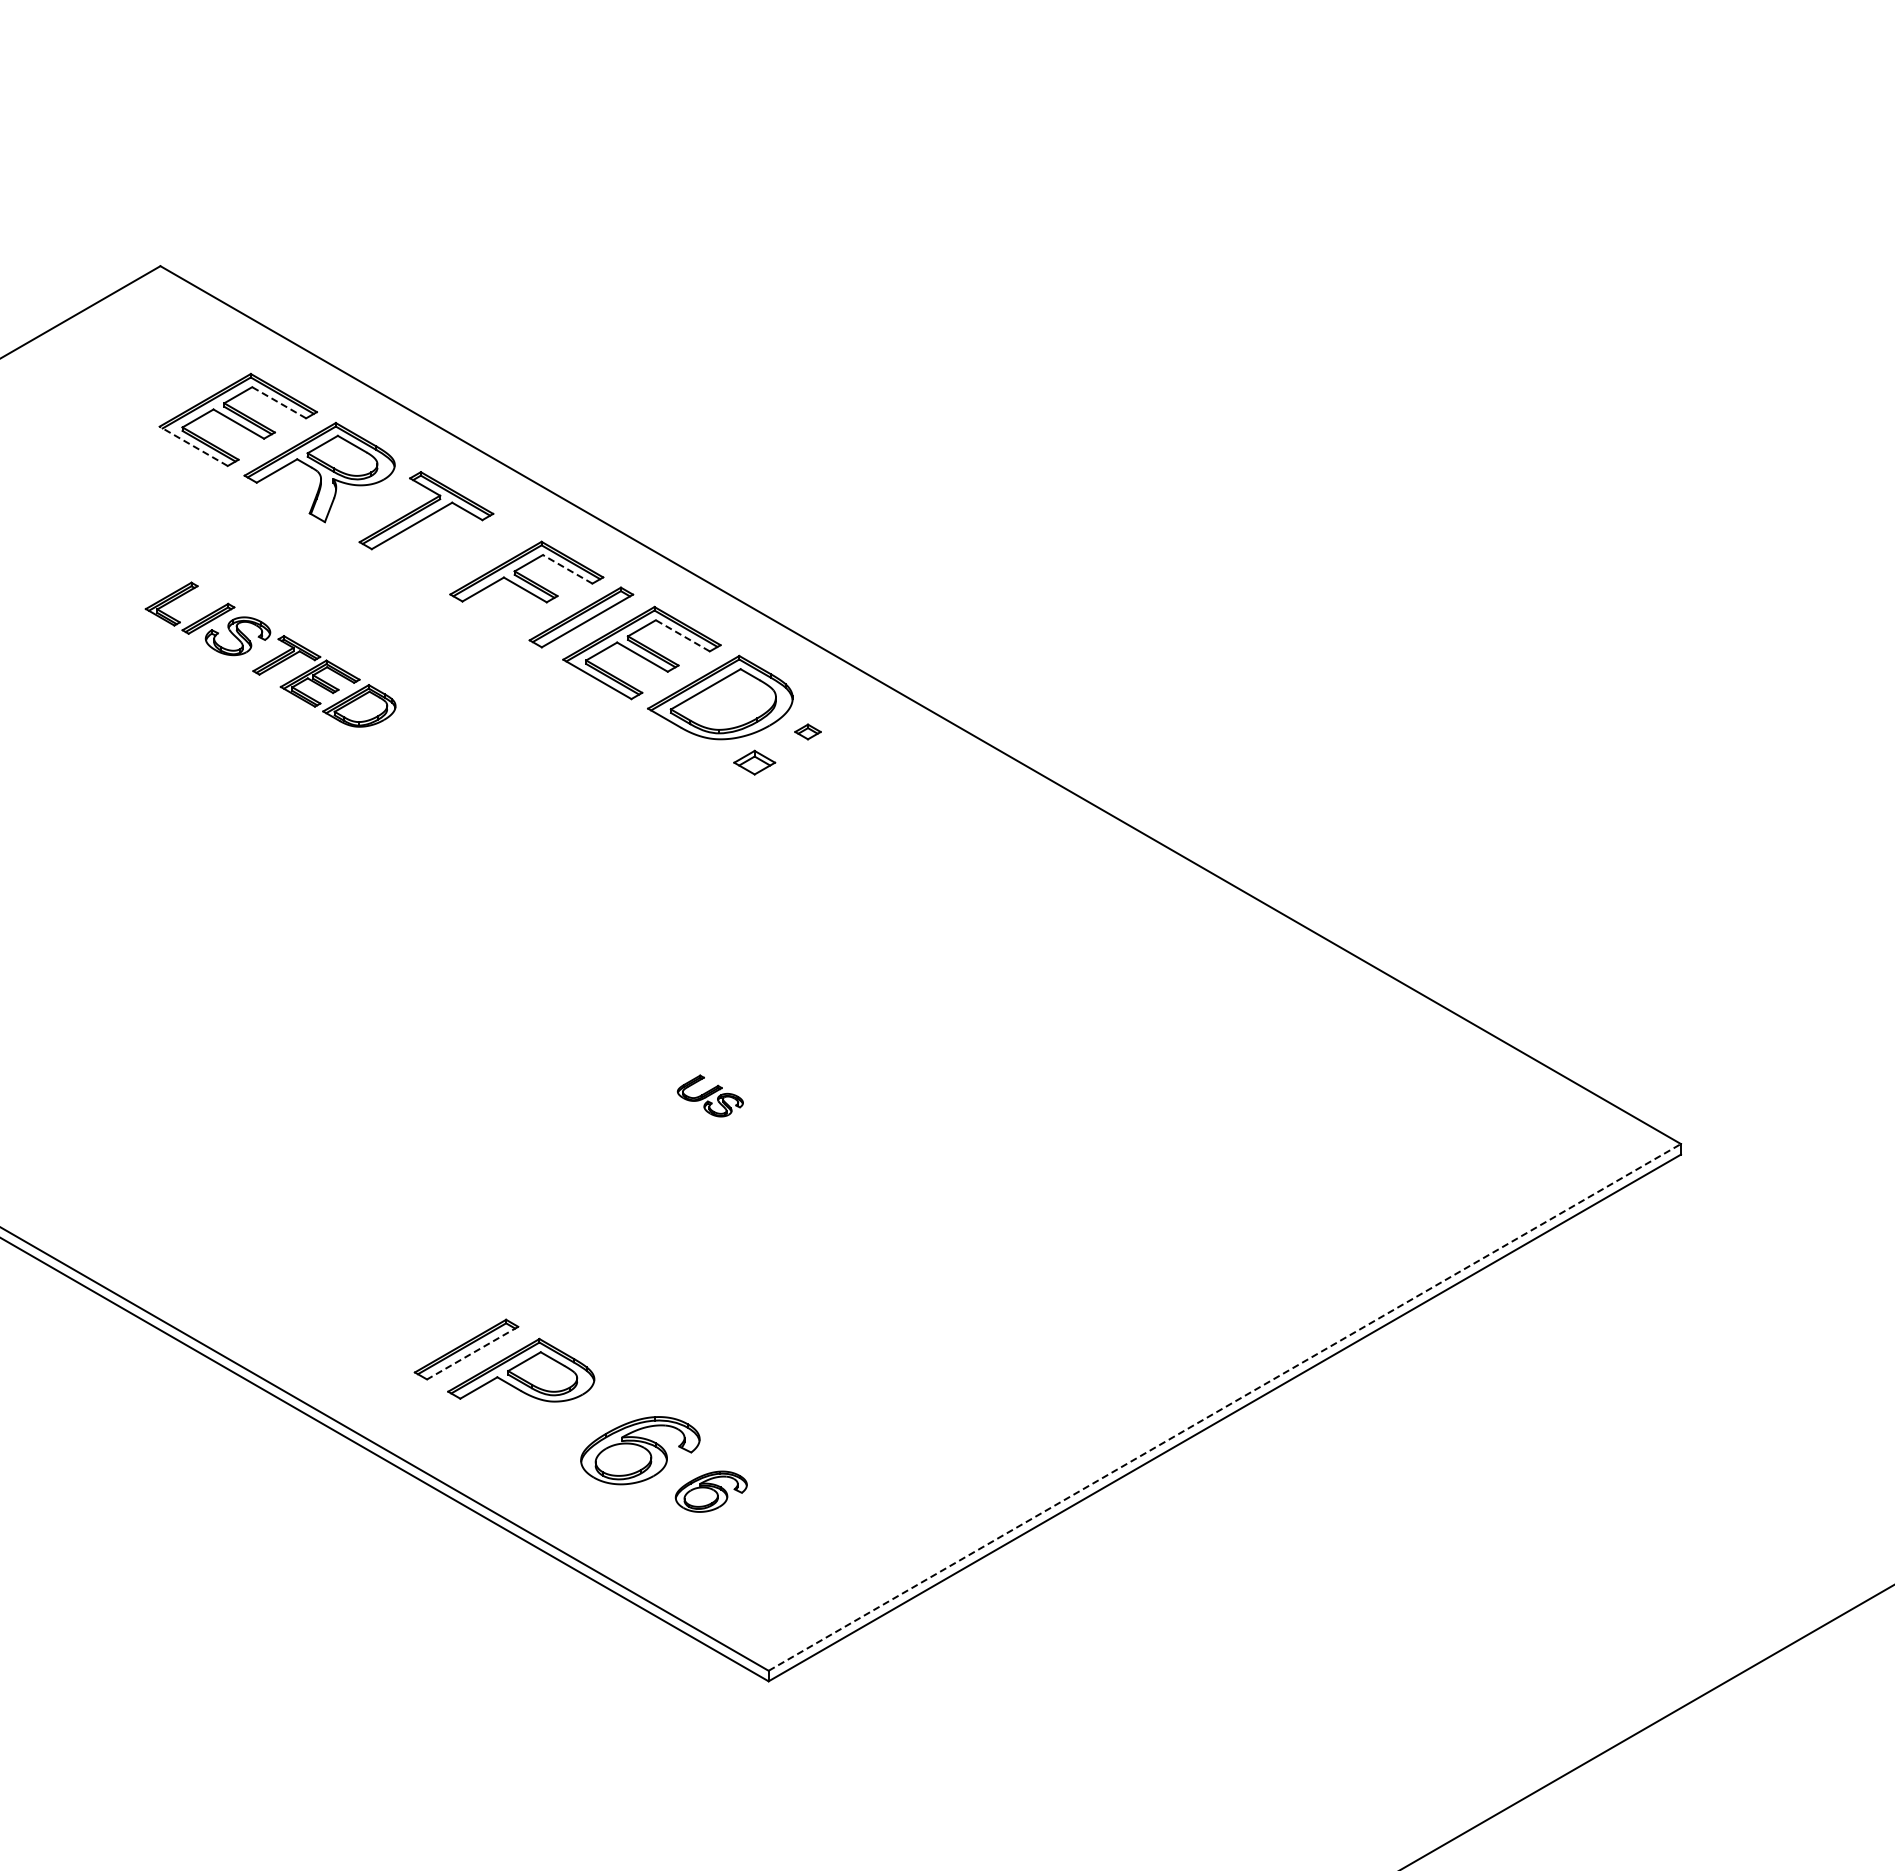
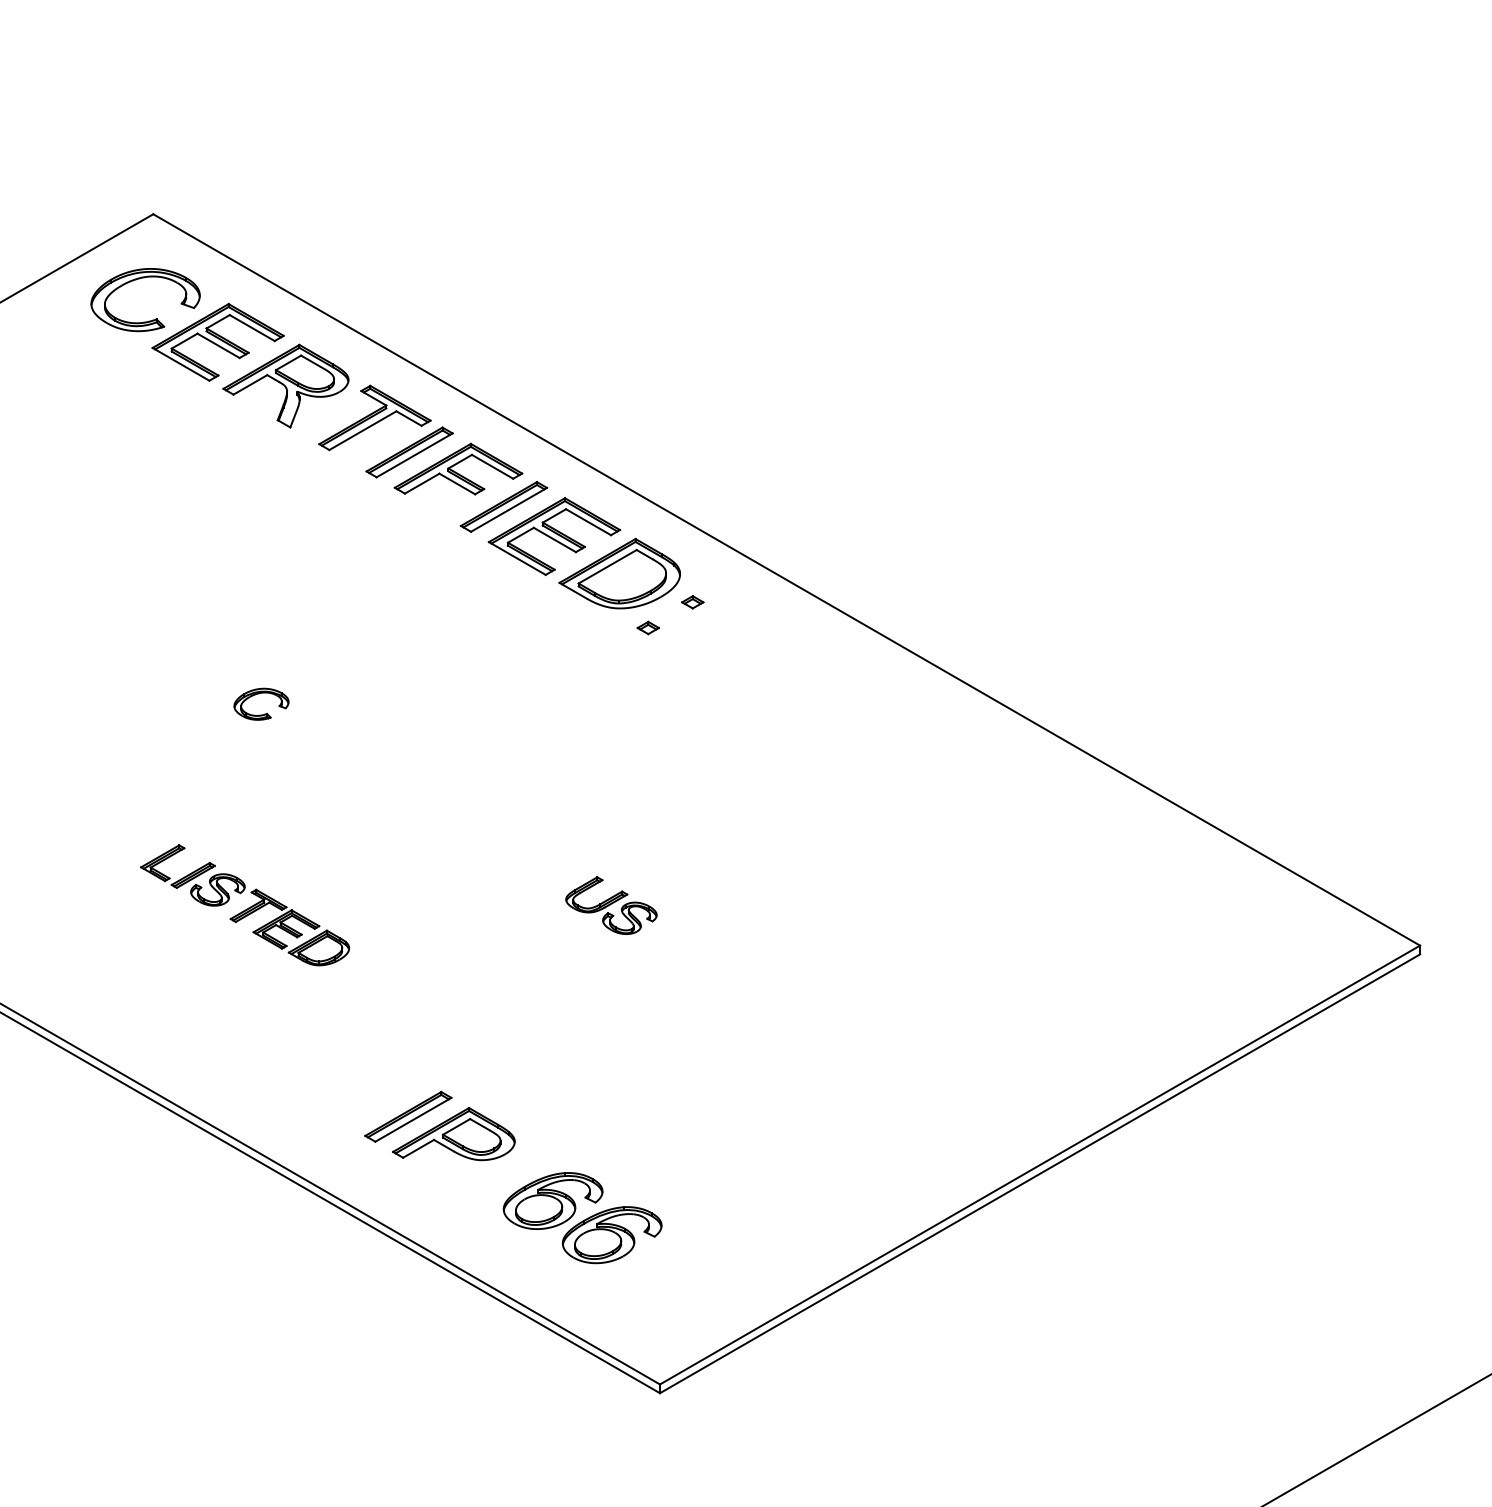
part: (143, 344) -> (139, 279), added
line: (278, 402) -> (251, 327), dashed -> solid
line: (193, 446) -> (180, 364), dashed -> solid
part: (467, 552) -> (409, 452), added
line: (567, 569) -> (492, 466), dashed -> solid
line: (682, 635) -> (588, 521), dashed -> solid
part: (270, 654) -> (244, 905), moved
part: (754, 762) -> (648, 627), size x0.62
part: (286, 842) -> (258, 694), added
part: (710, 1095) -> (611, 905), size x1.67
line: (472, 1353) -> (413, 1120), dashed -> solid
line: (1224, 1407) -> (1039, 1165), dashed -> solid
part: (711, 1491) -> (612, 1235), size x1.67

